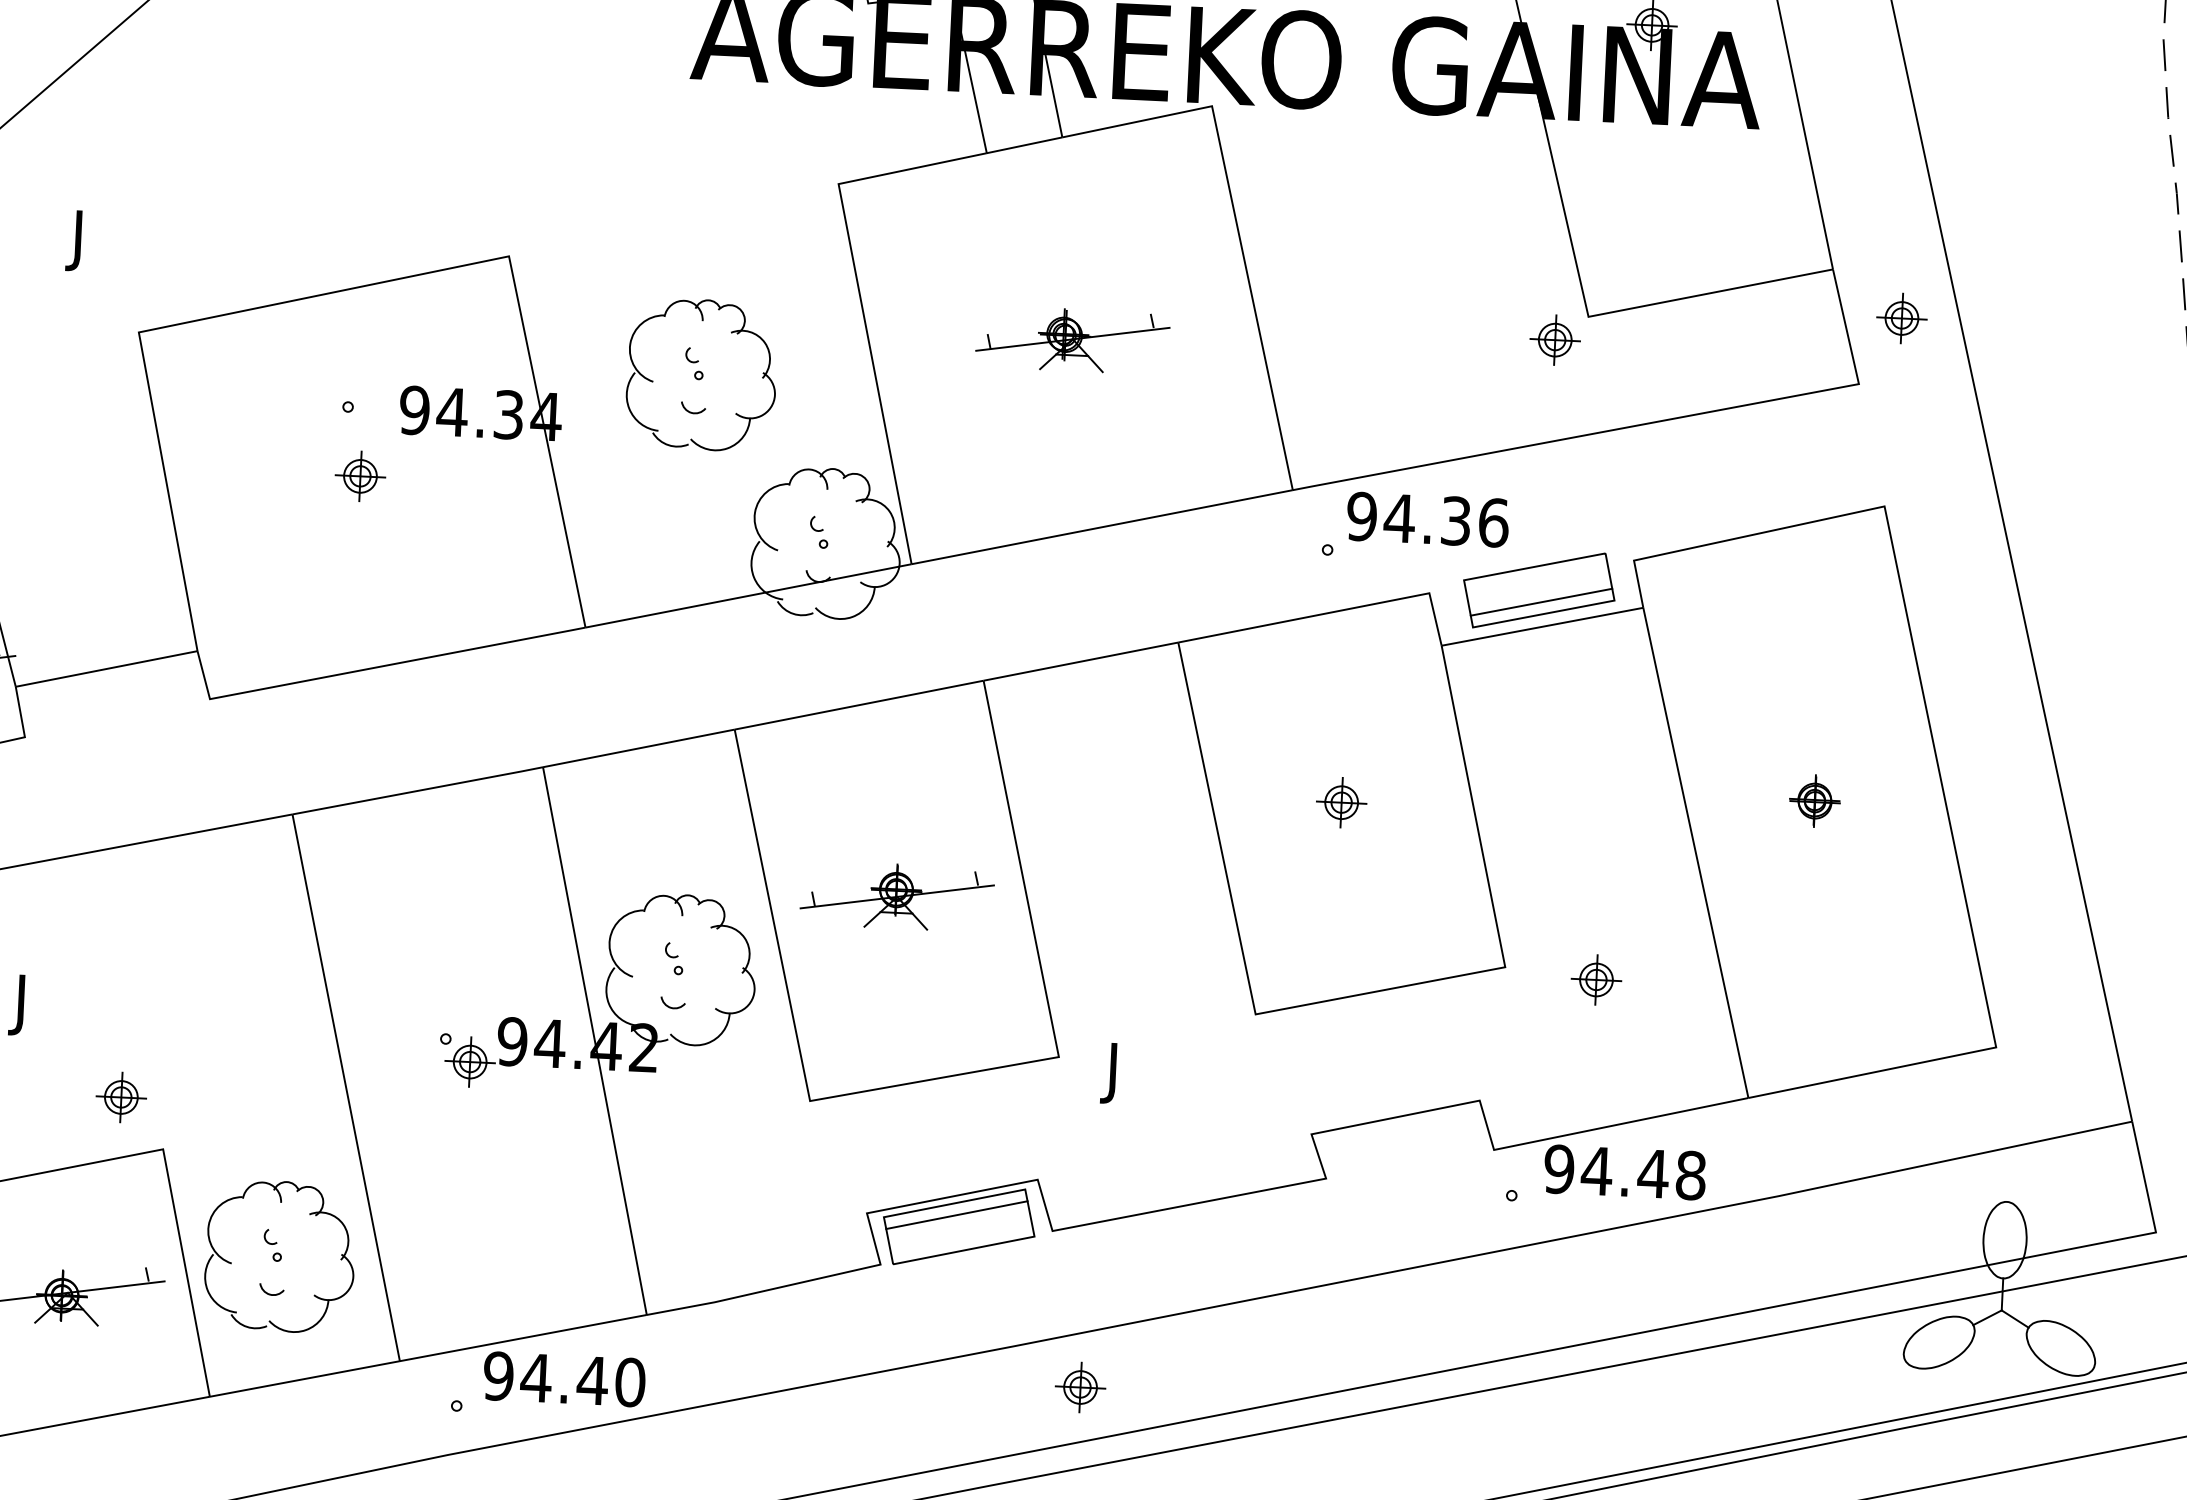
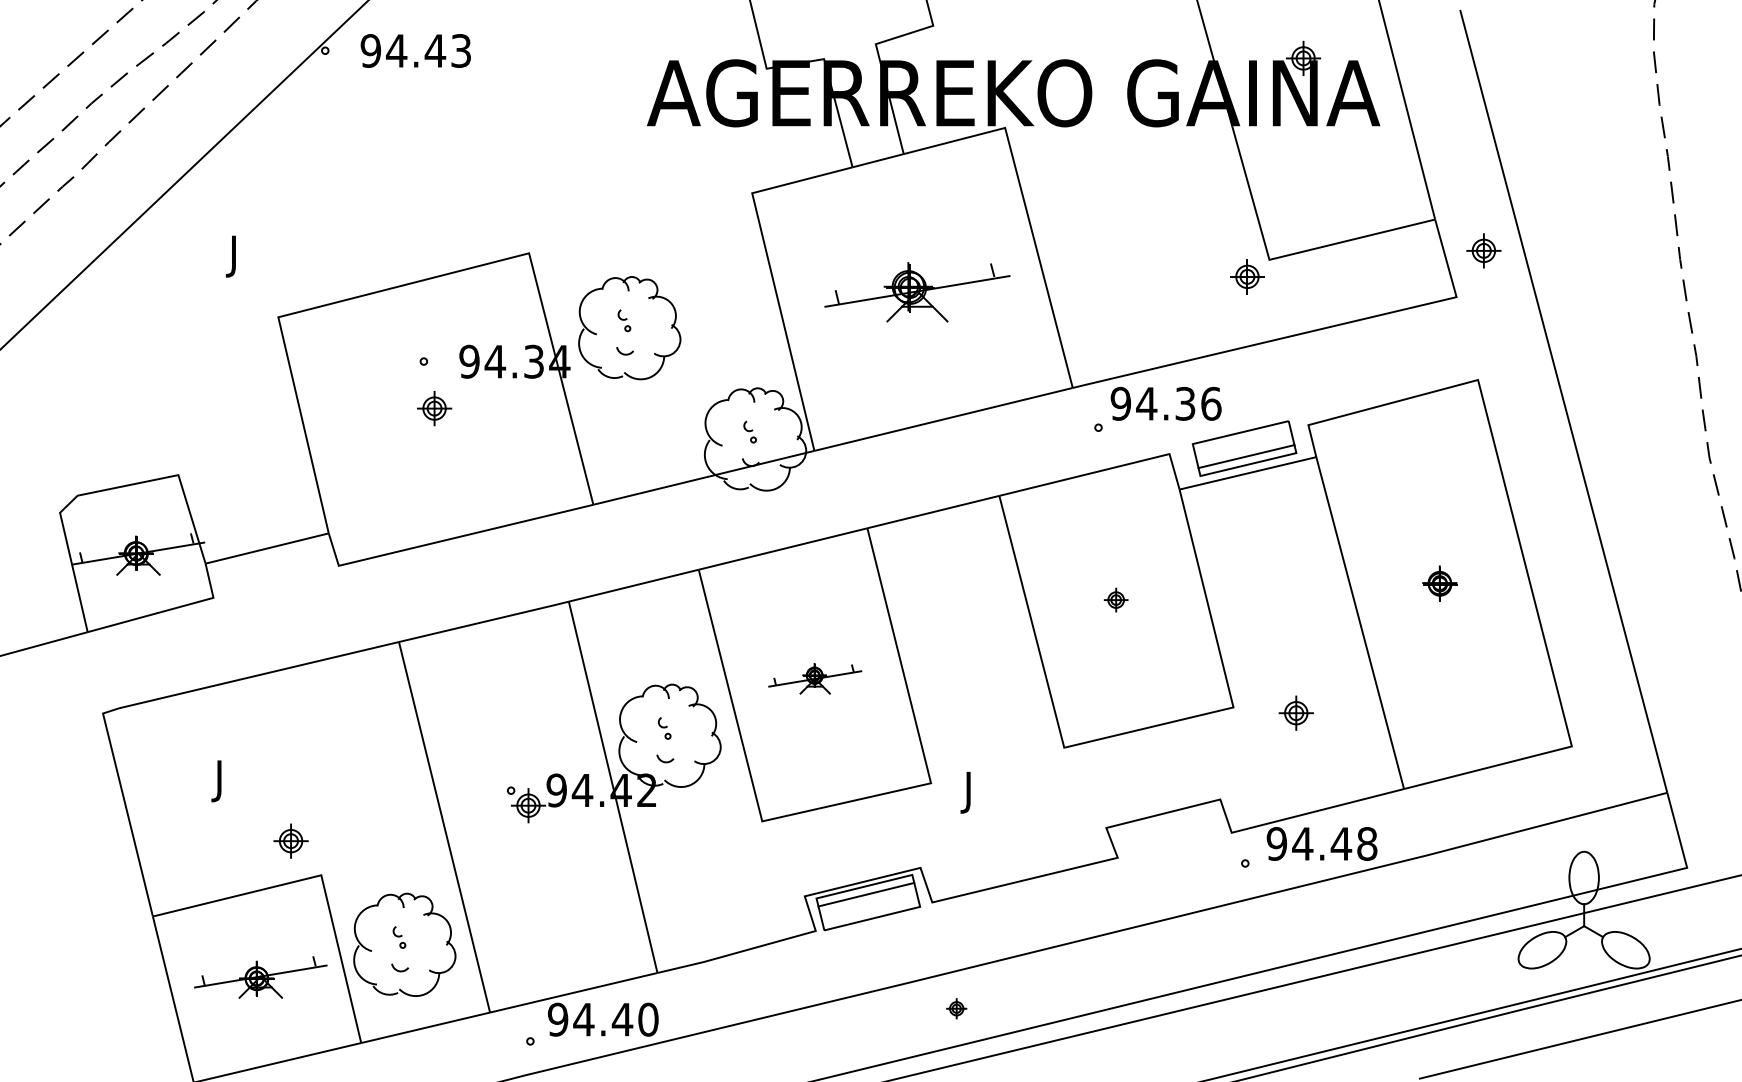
part: (1072, 340) -> (917, 292), size x1.4
part: (701, 375) -> (629, 328), moved
part: (1340, 801) -> (1115, 599), size x0.7
part: (896, 896) -> (814, 678), size x0.7
part: (1080, 1387) -> (956, 1008), size x0.6

